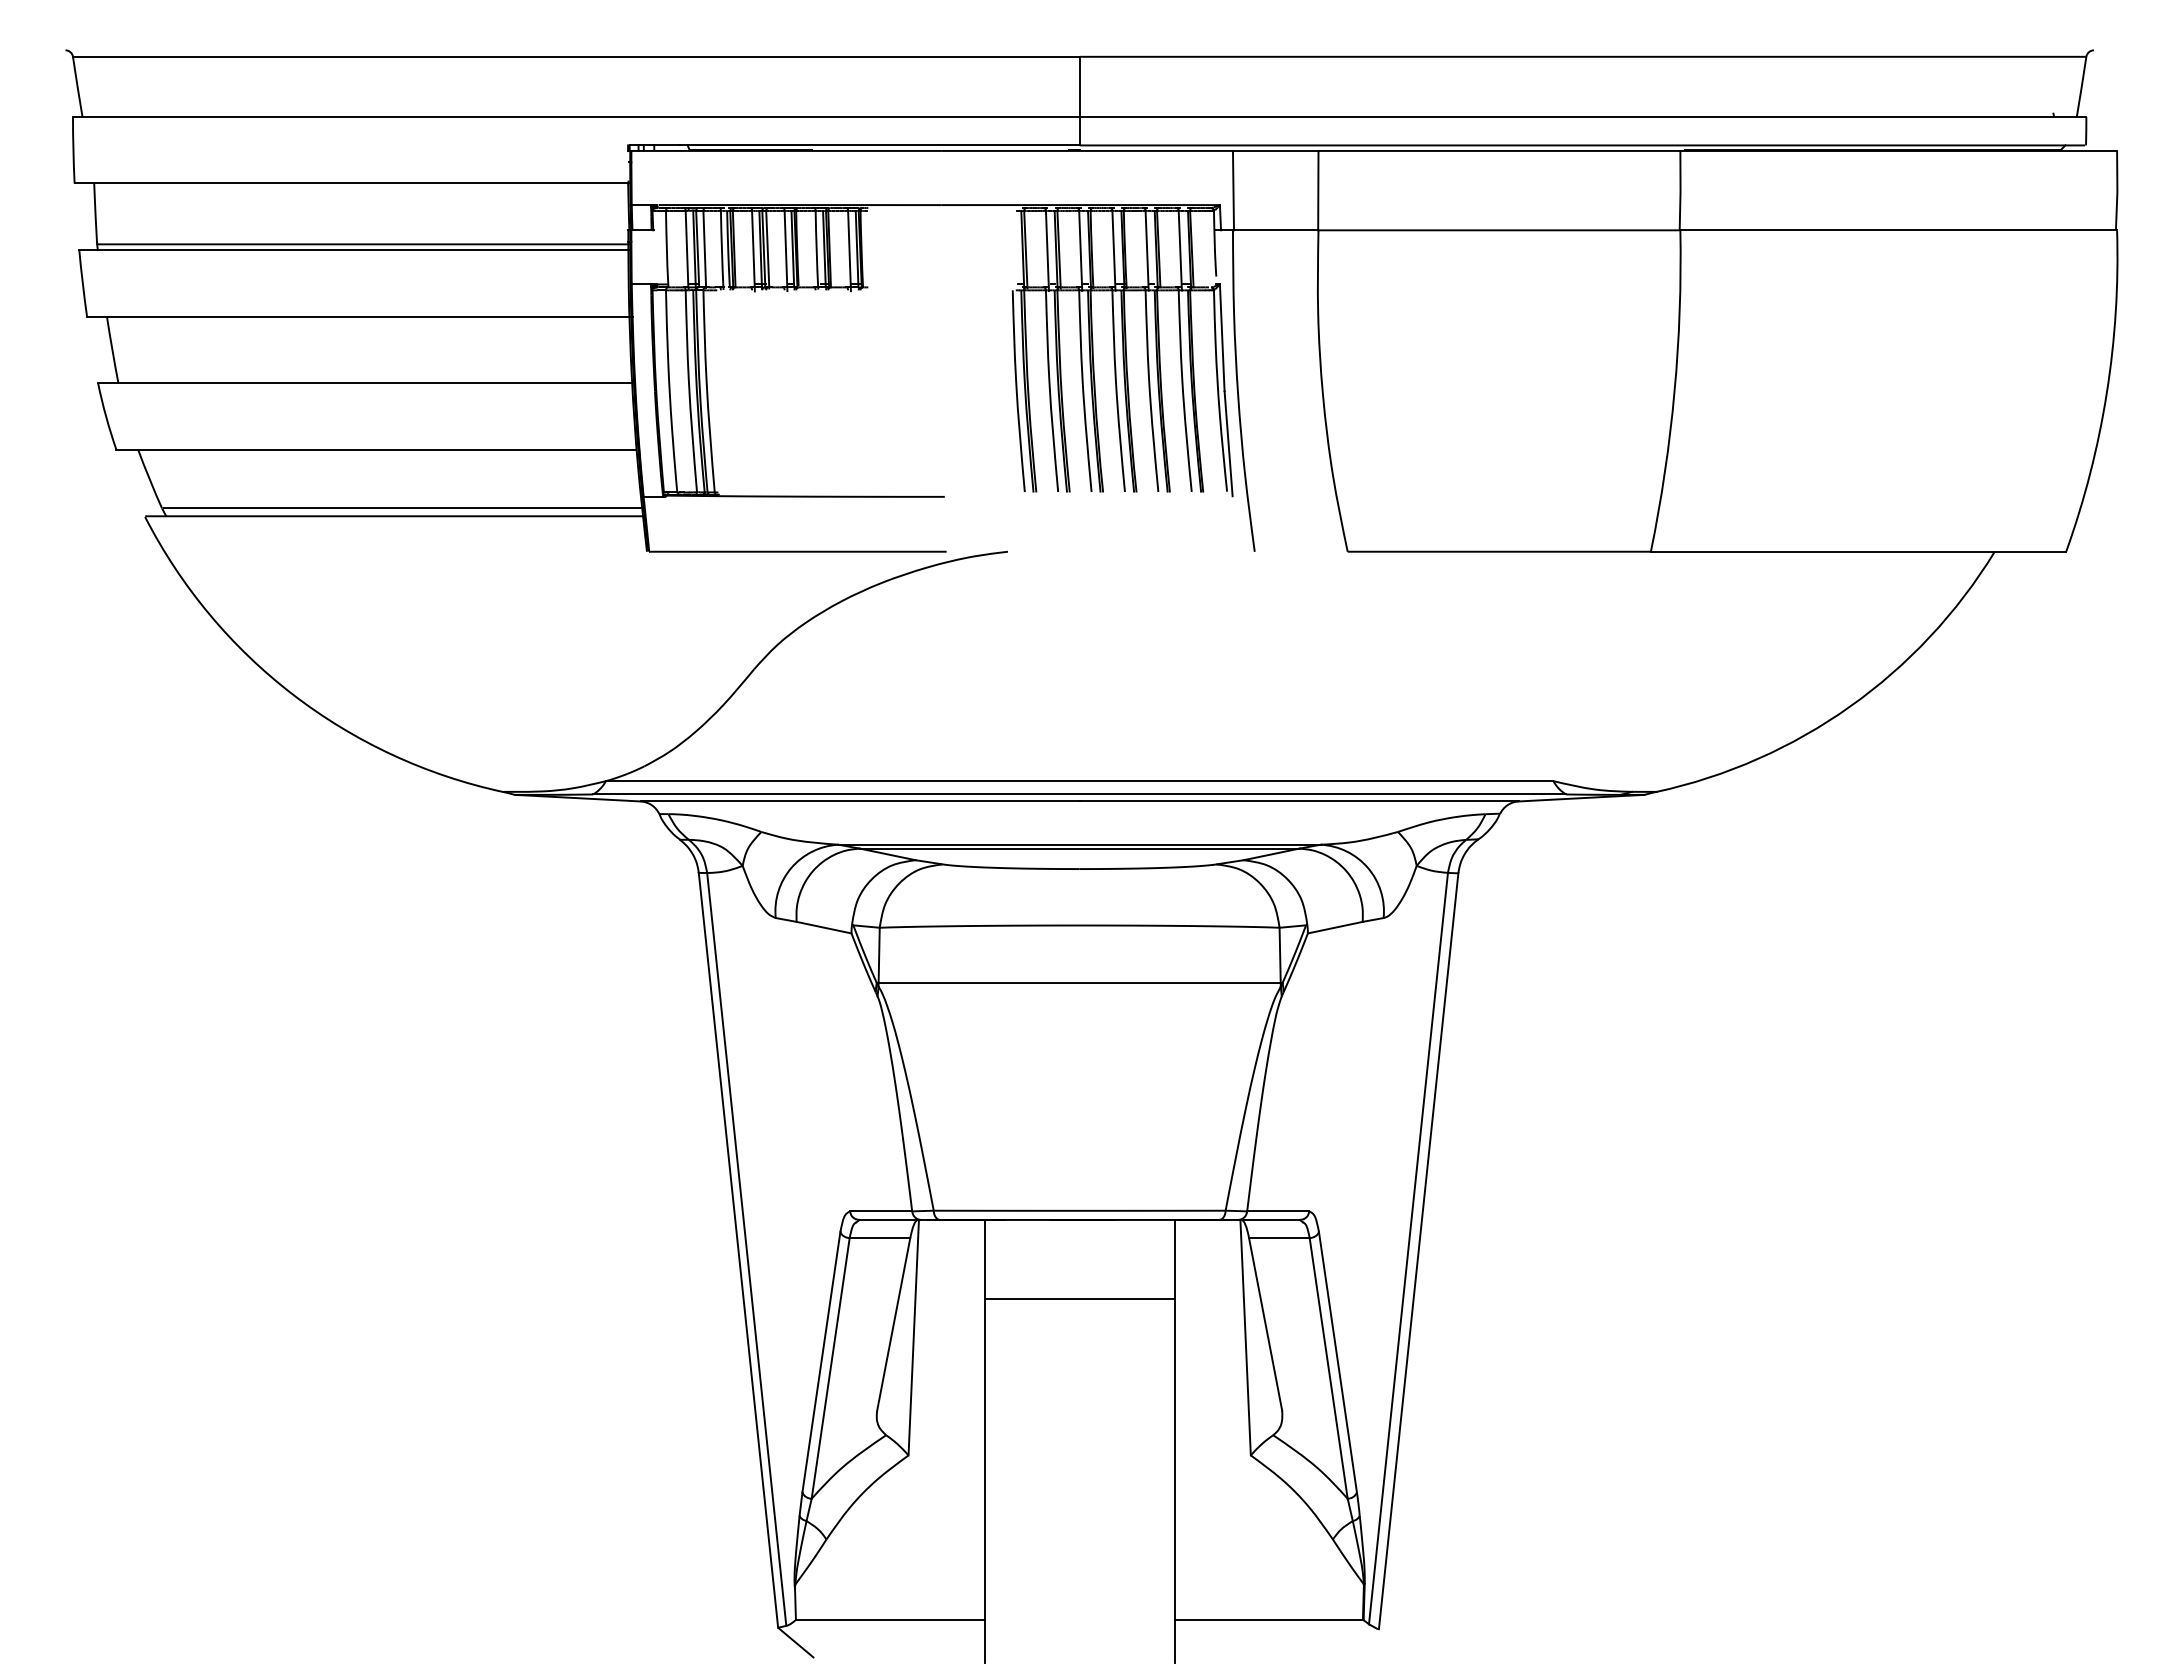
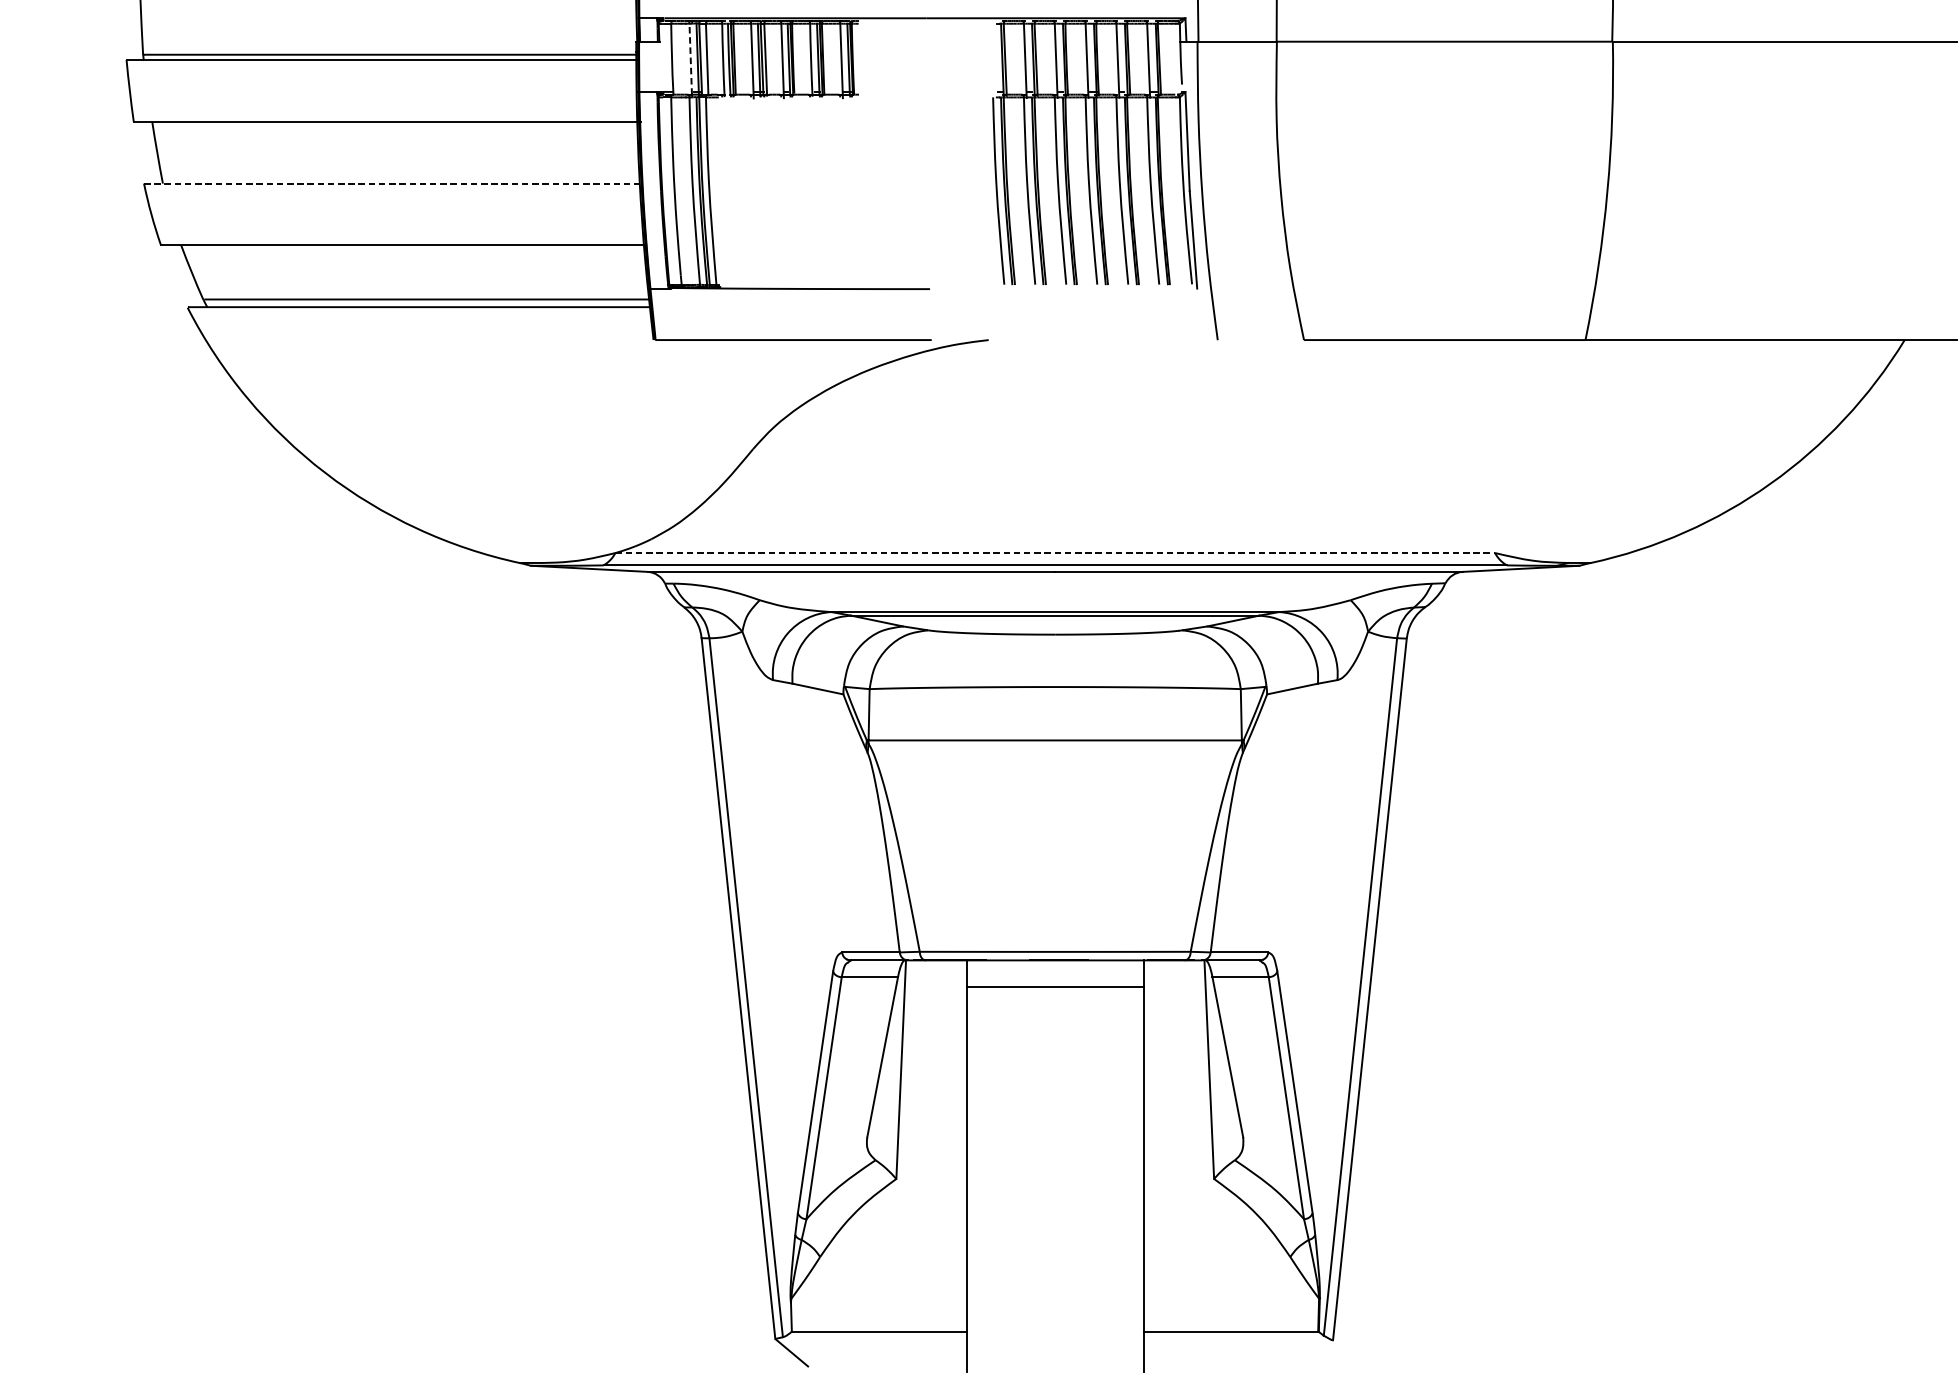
line: (687, 248) -> (691, 58), solid -> dashed
line: (365, 383) -> (392, 183), solid -> dashed
line: (1079, 781) -> (1055, 553), solid -> dashed
line: (1079, 1299) -> (1055, 986), moved

